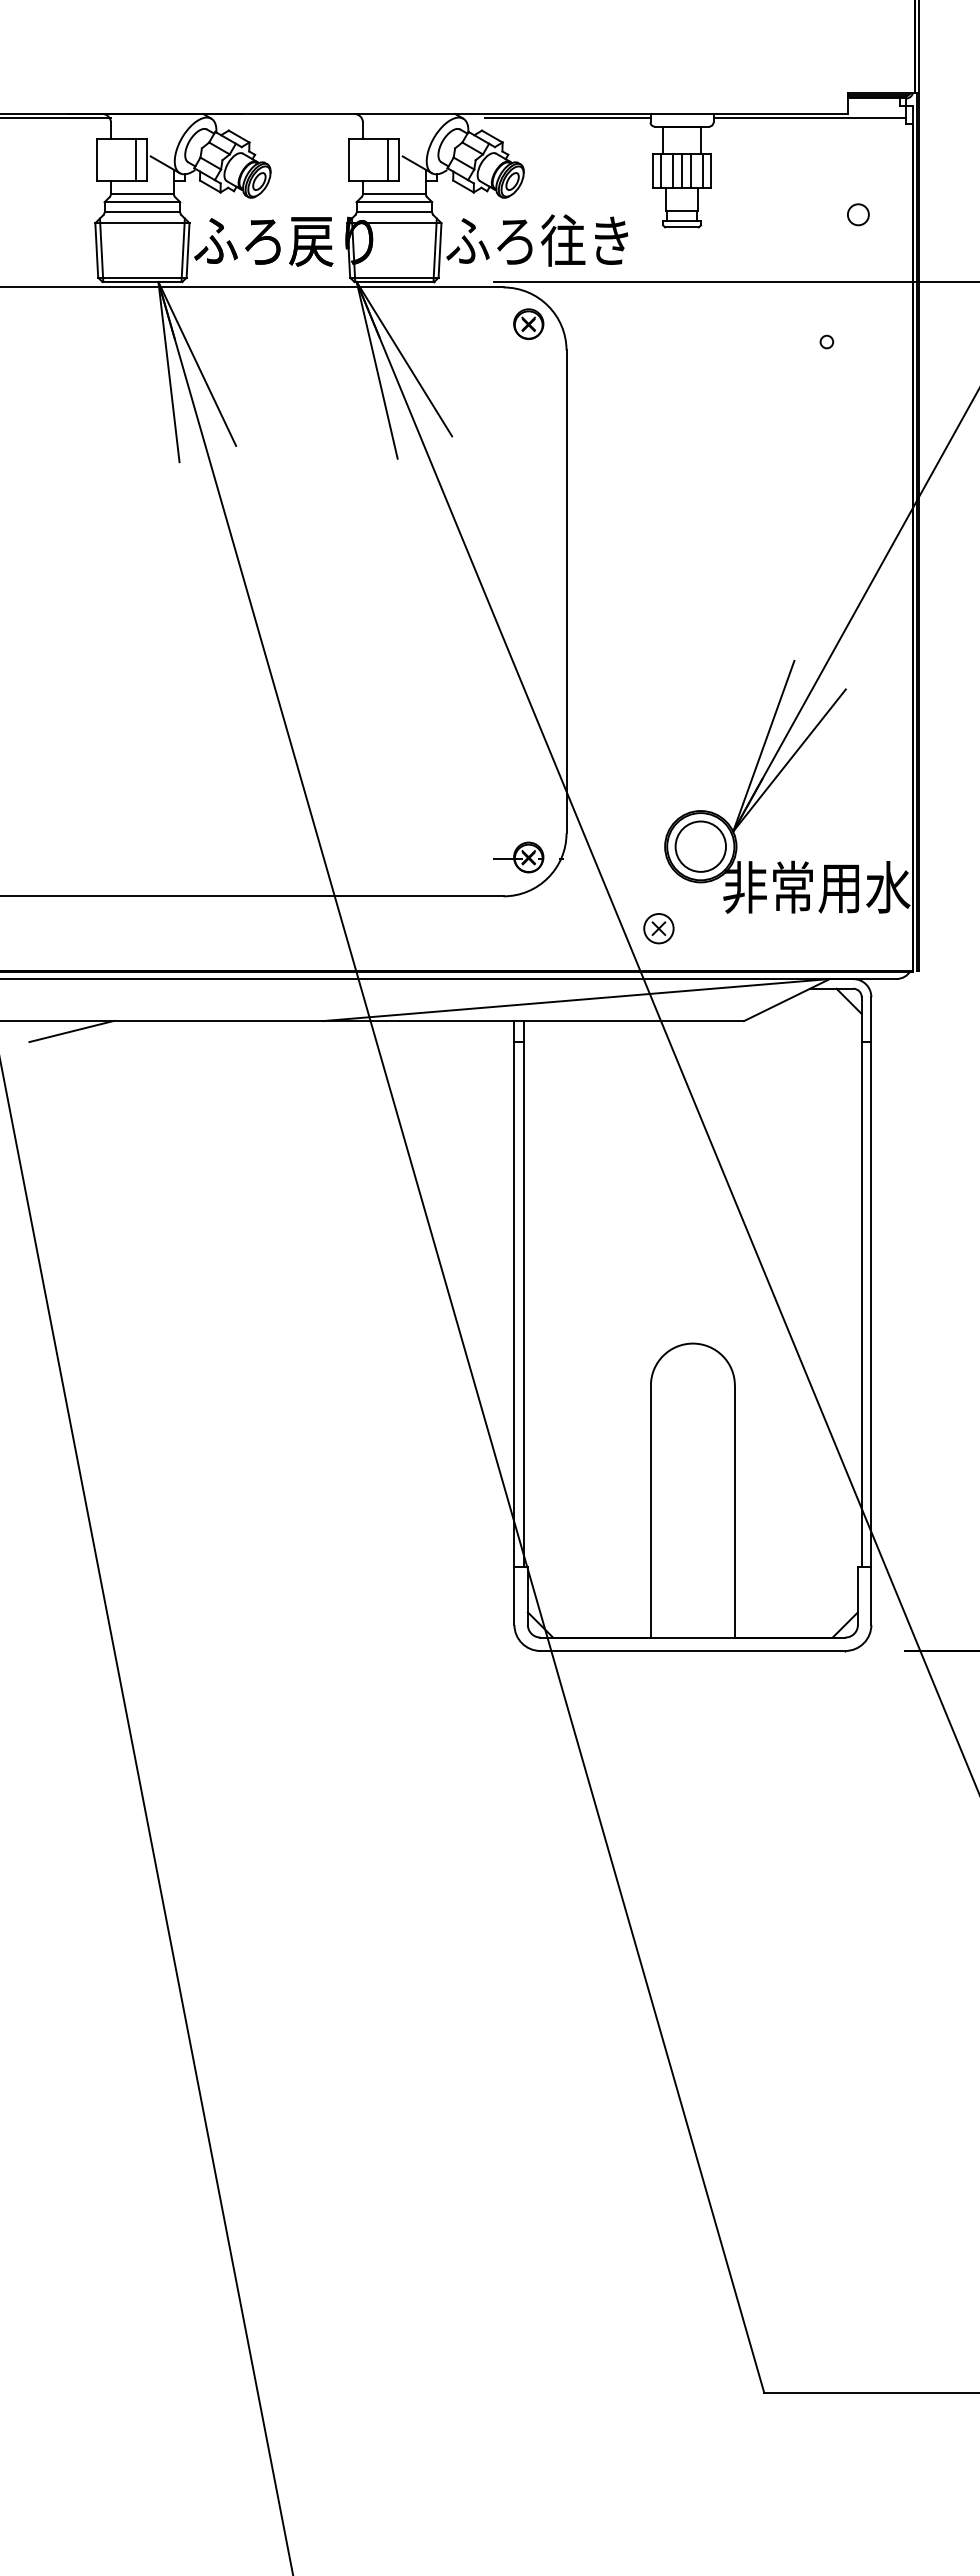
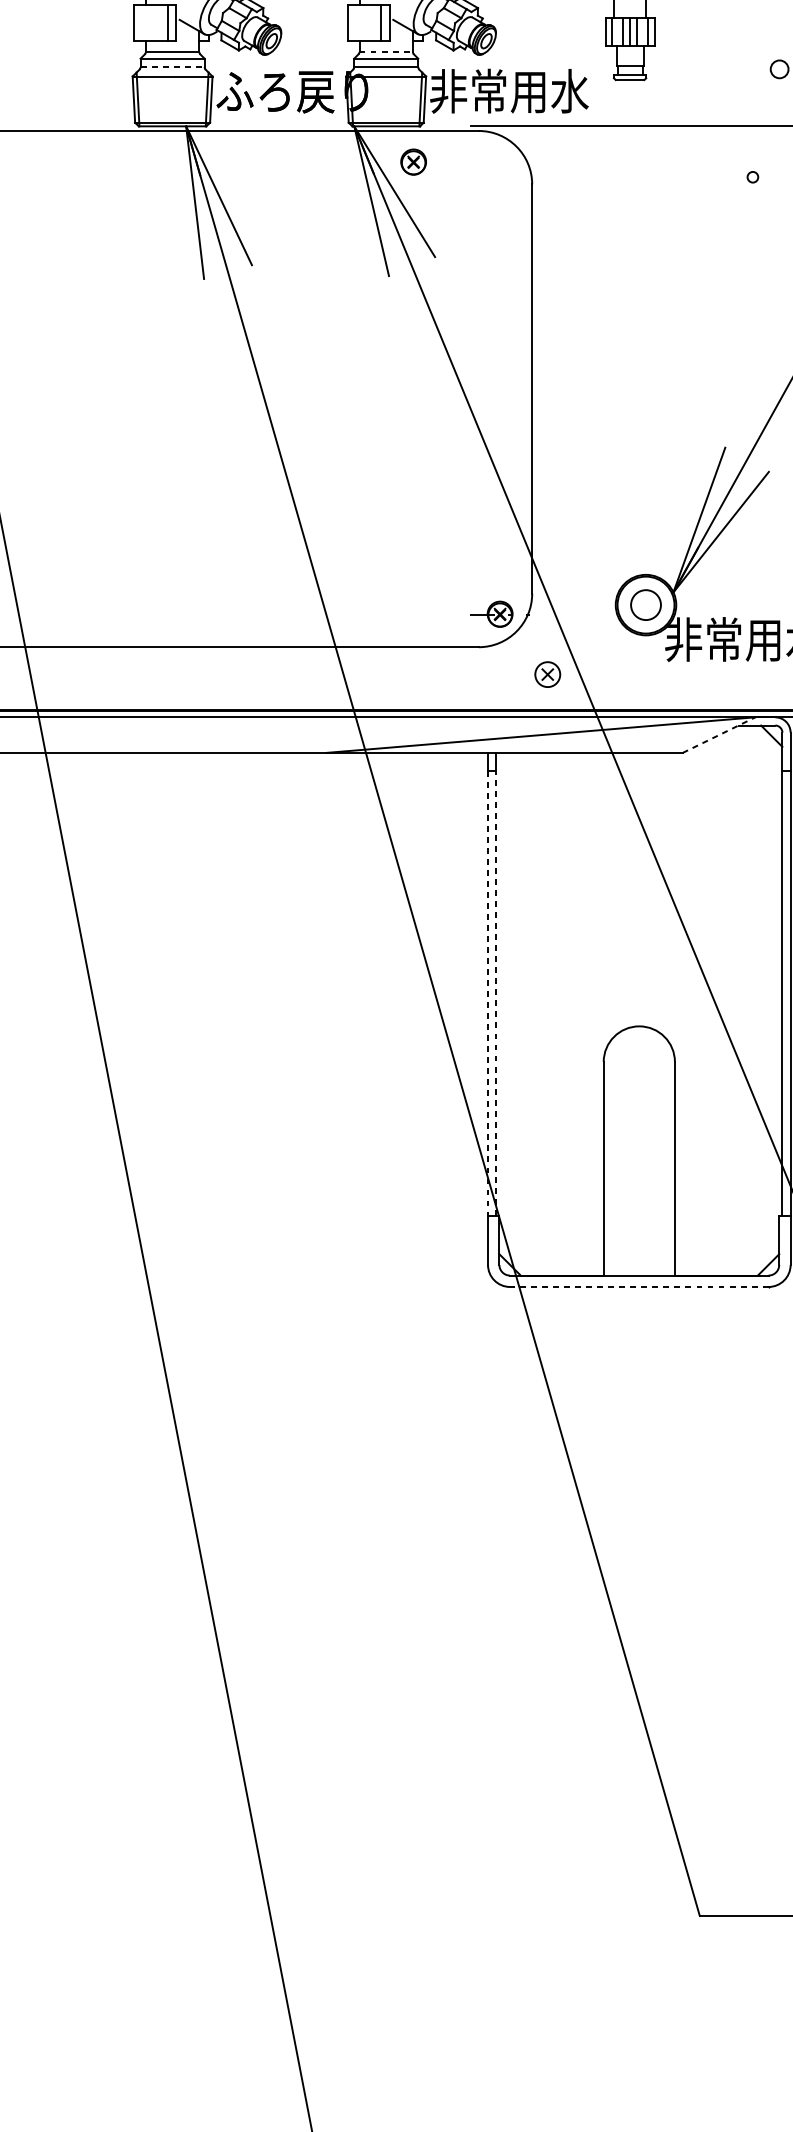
line: (394, 194) -> (386, 52), solid -> dashed
line: (142, 212) -> (172, 67), solid -> dashed
text: (539, 240) -> (509, 91), ふろ往き -> 非常用水
part: (528, 323) -> (413, 161), moved
circle: (700, 846) -> (645, 604), size x0.7
part: (658, 928) -> (547, 674), moved
line: (786, 1000) -> (718, 735), solid -> dashed
line: (71, 1031) -> (112, 761), removed
line: (524, 1304) -> (496, 993), solid -> dashed
line: (514, 1305) -> (488, 994), solid -> dashed
line: (692, 1650) -> (638, 1286), solid -> dashed

